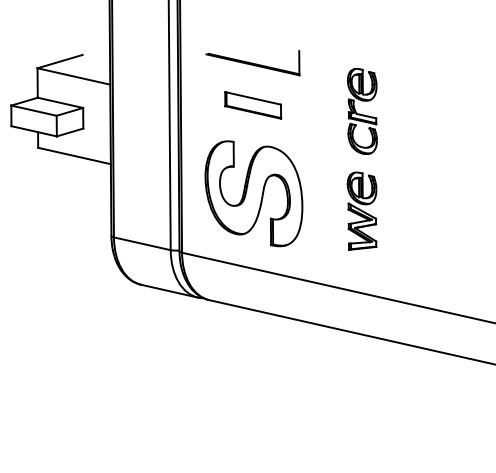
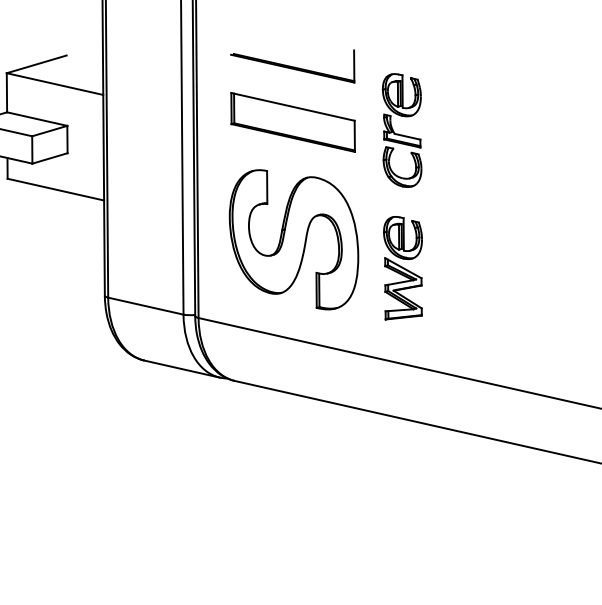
part: (252, 105) -> (292, 122), size x1.67
part: (361, 111) -> (400, 130), moved
part: (361, 210) -> (402, 267), moved

